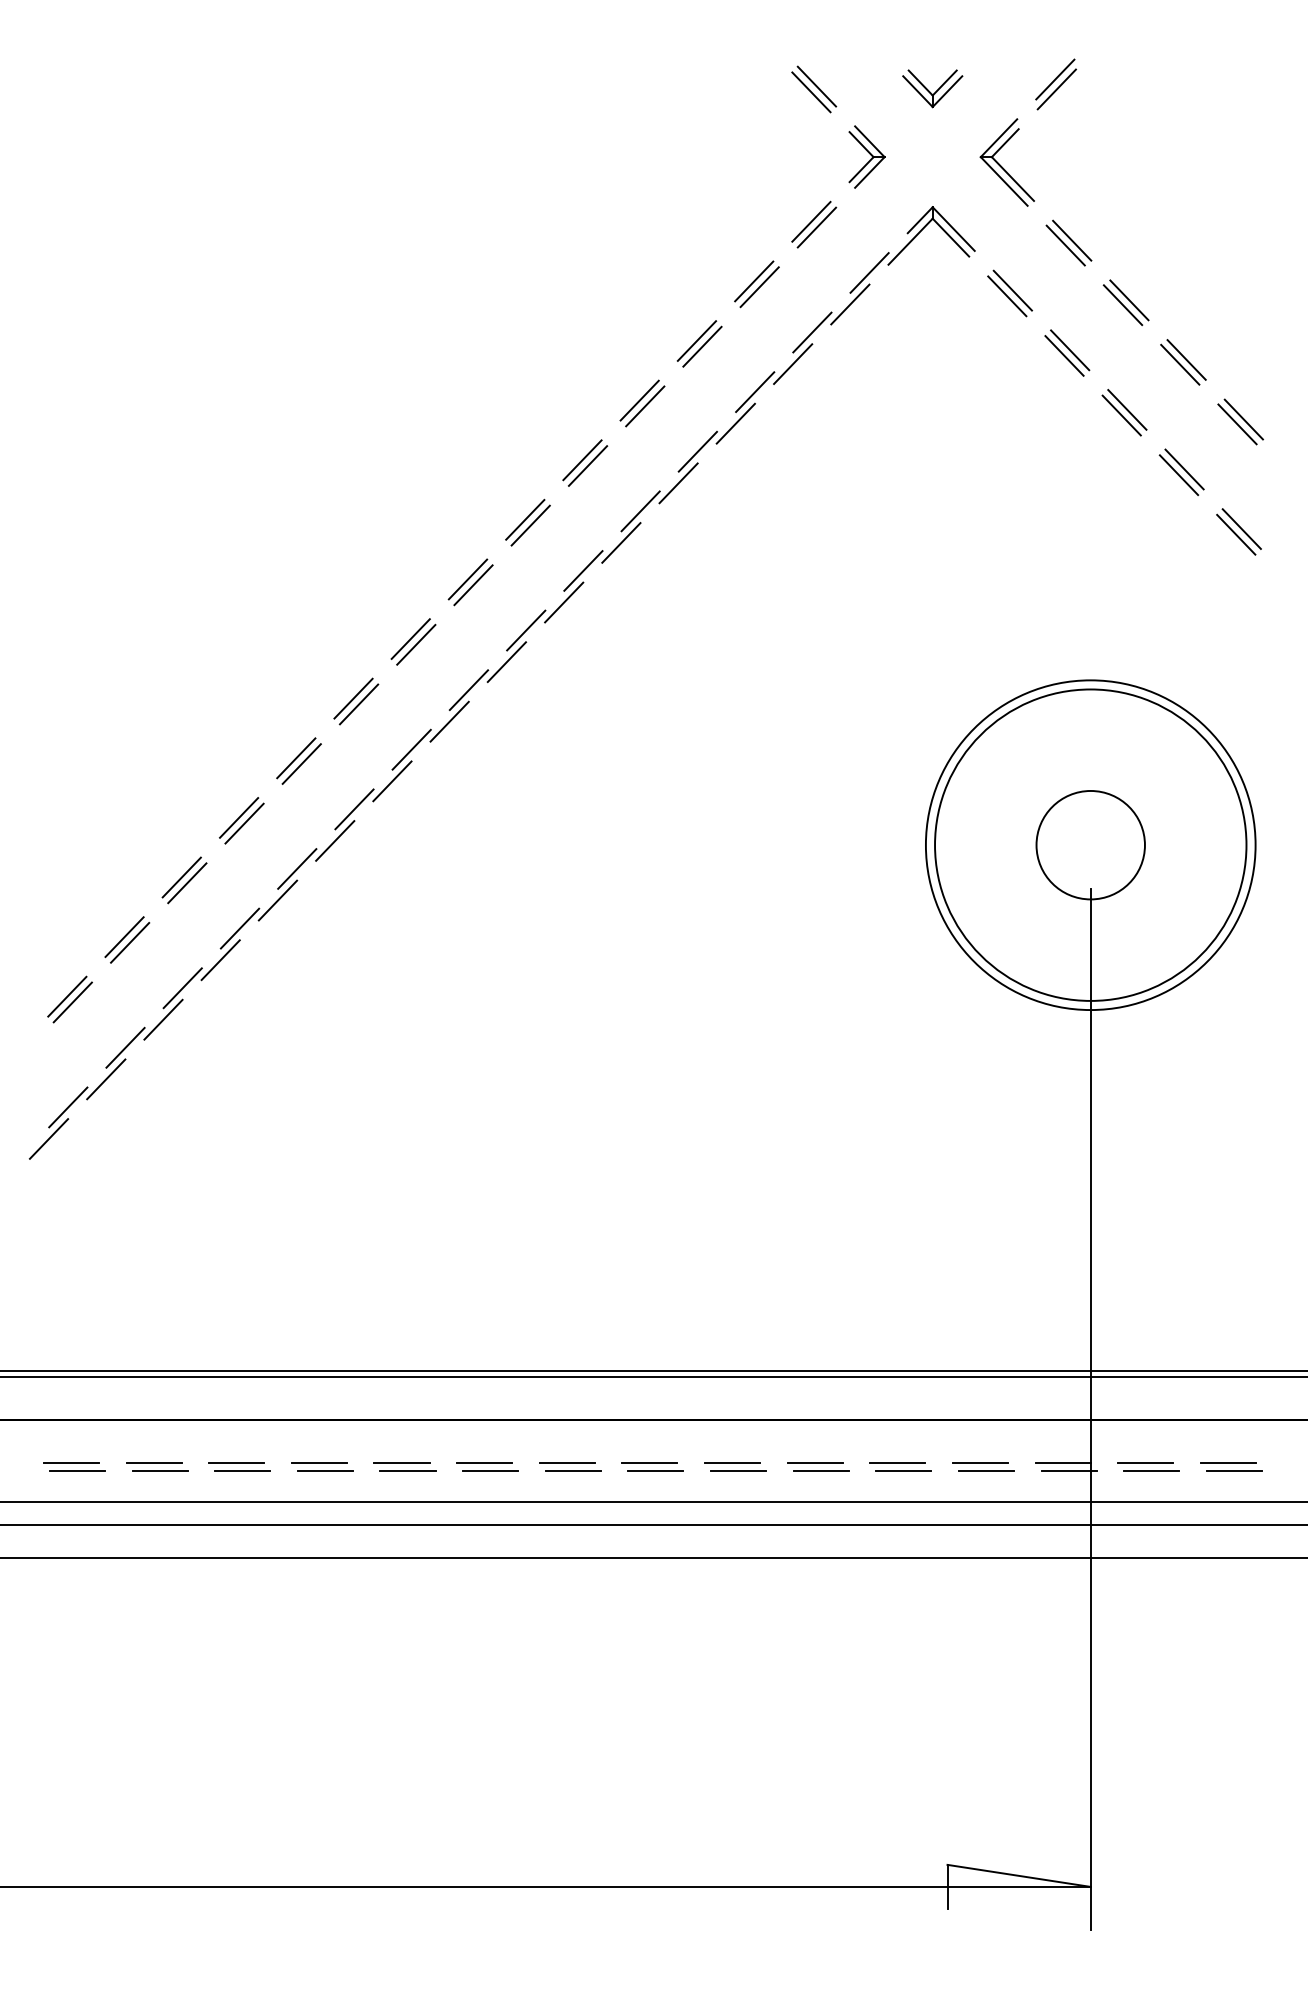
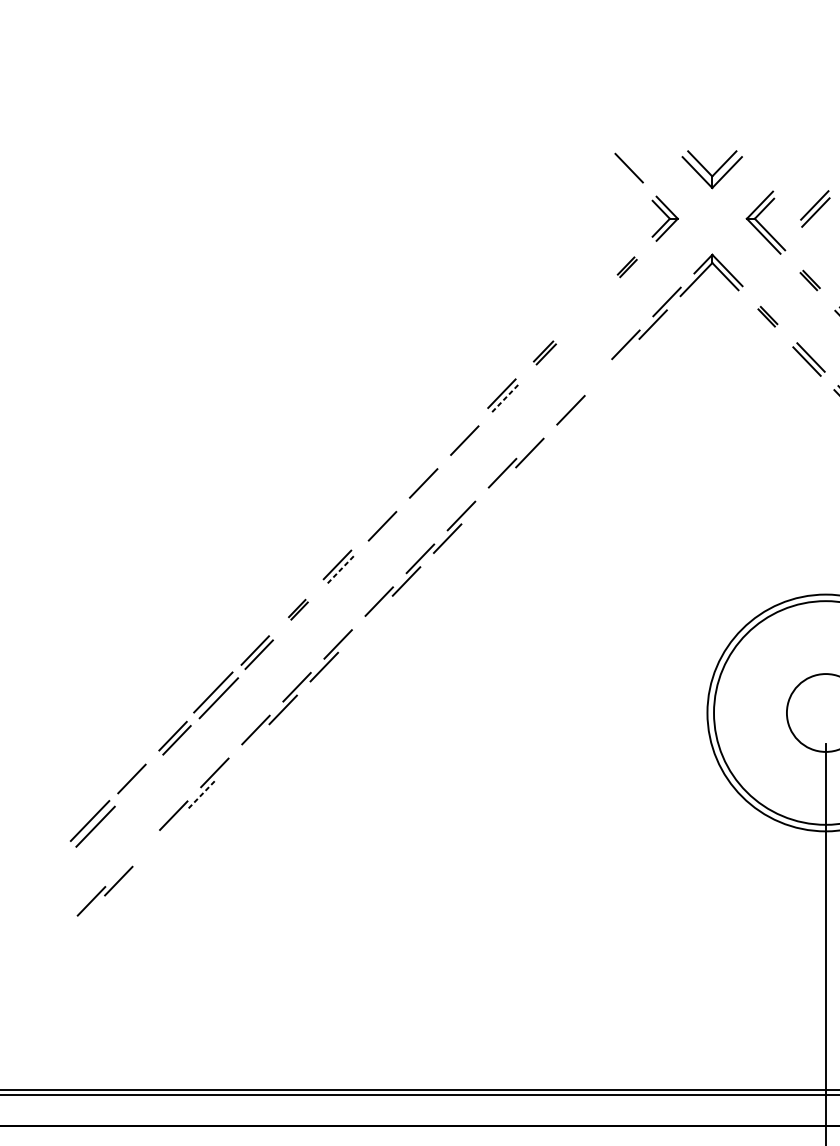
part: (1055, 84) -> (814, 209), moved
part: (932, 88) -> (712, 169), size x1.4
line: (811, 92) -> (625, 172), removed
part: (814, 224) -> (627, 267), size x0.6
part: (1068, 242) -> (809, 280), size x0.6
part: (756, 284) -> (585, 310), removed
part: (1009, 293) -> (767, 316), size x0.6
part: (699, 343) -> (544, 352), size x0.7
line: (793, 364) -> (612, 367), removed
line: (755, 392) -> (585, 387), removed
line: (645, 406) -> (506, 397), solid -> dashed
line: (697, 451) -> (543, 430), removed
line: (582, 460) -> (460, 436), removed
line: (525, 519) -> (419, 479), removed
line: (621, 542) -> (488, 495), removed
line: (467, 579) -> (378, 522), removed
line: (416, 644) -> (341, 568), solid -> dashed
part: (356, 701) -> (298, 609), size x0.6
line: (449, 721) -> (365, 624), removed
part: (241, 820) -> (215, 695), size x1.4
line: (277, 900) -> (241, 752), removed
line: (130, 942) -> (136, 782), removed
line: (220, 960) -> (200, 795), solid -> dashed
part: (69, 999) -> (92, 823), size x1.4
line: (163, 1019) -> (159, 838), removed
line: (125, 1047) -> (132, 858), removed
line: (48, 1138) -> (77, 923), removed

